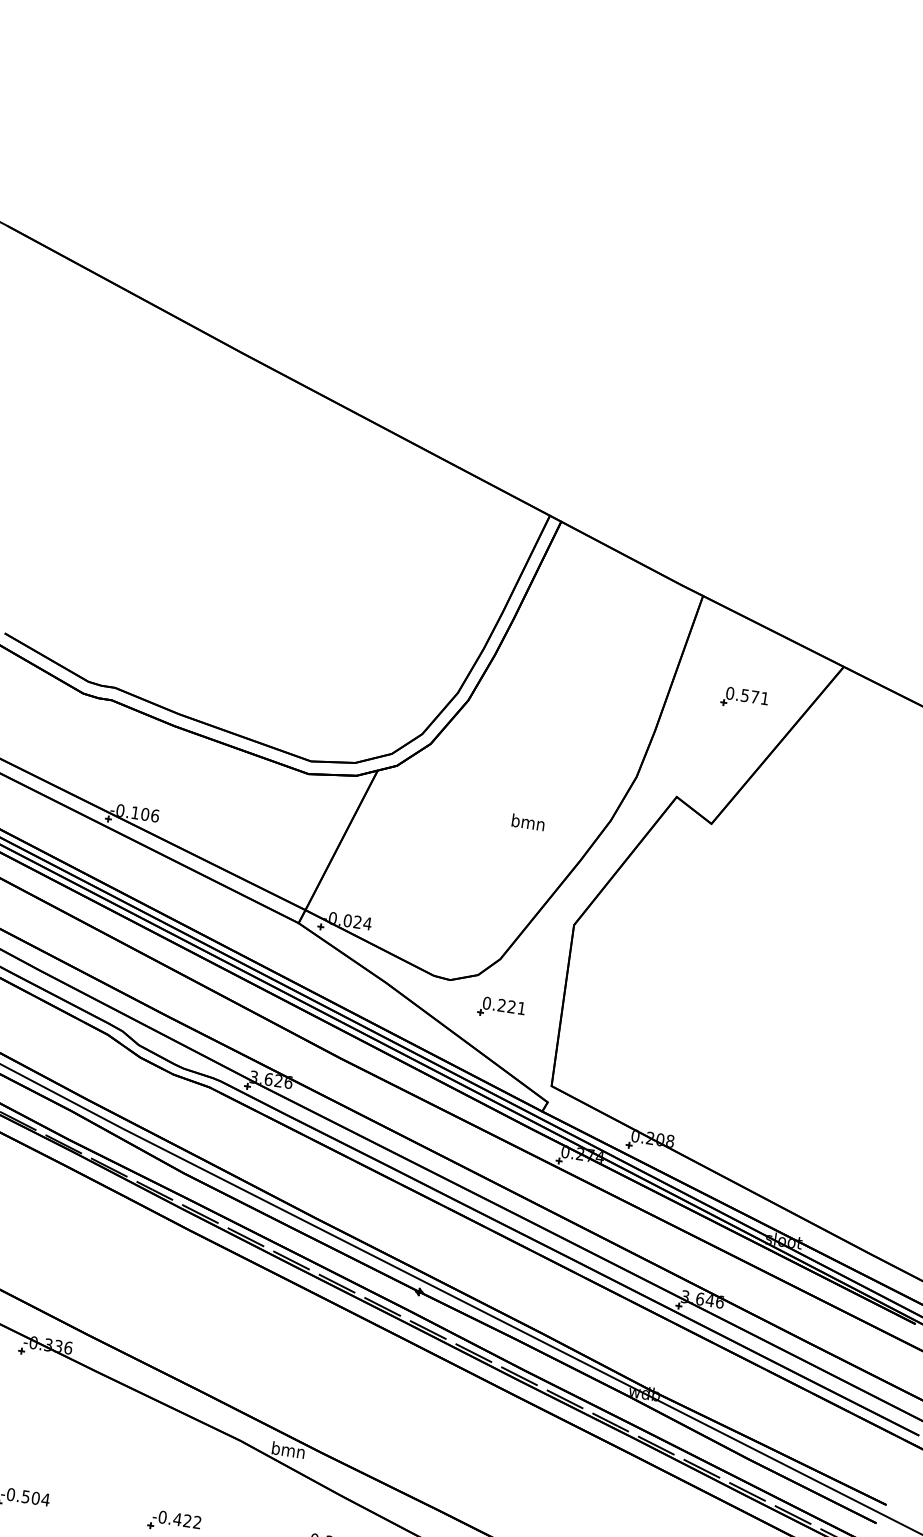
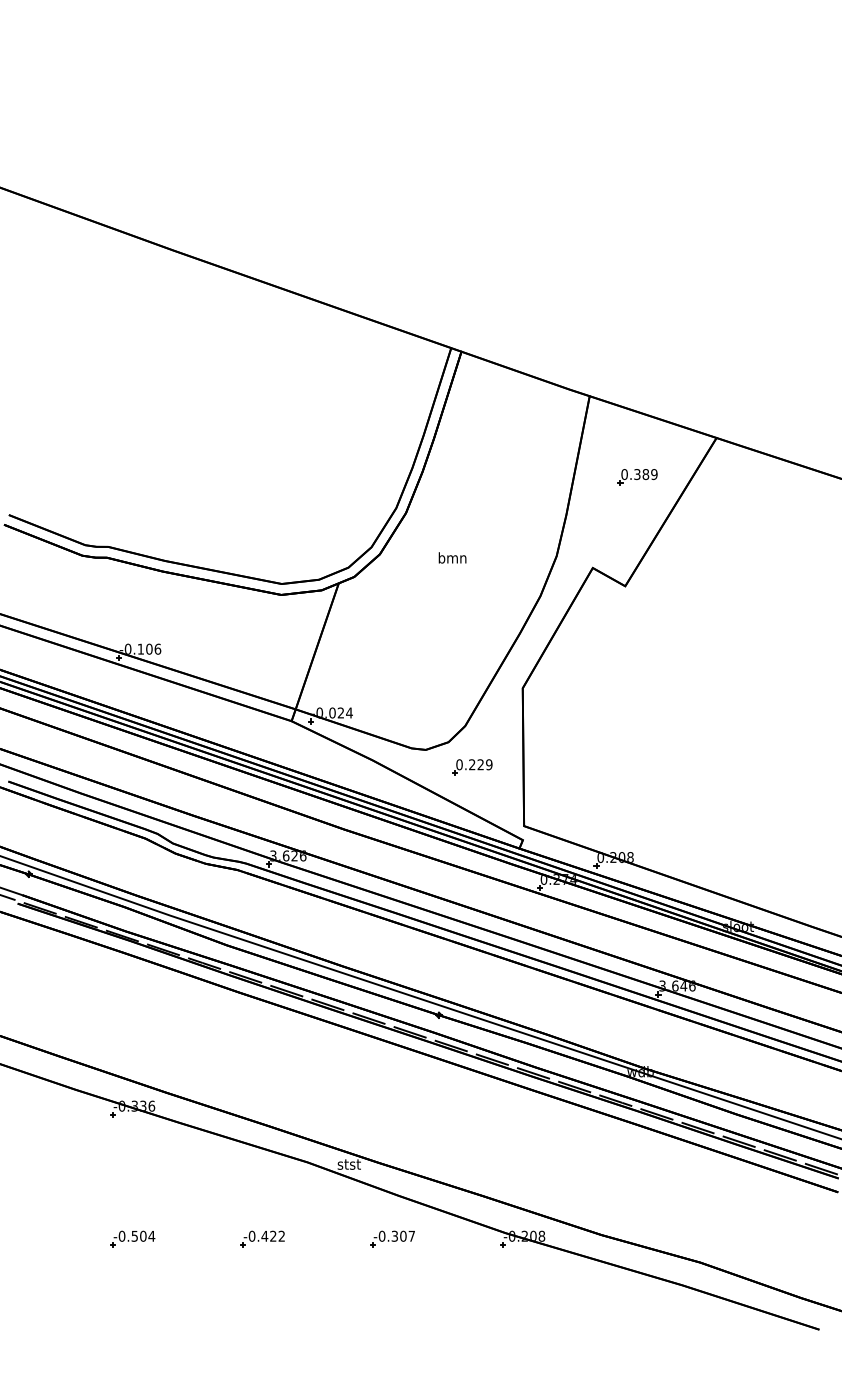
text: (754, 697) -> (645, 474), 0.571 -> 0.389
text: (528, 821) -> (452, 557), moved
text: (521, 1008) -> (489, 764), 0.221 -> 0.229
text: (287, 1449) -> (348, 1163), bmn -> stst

